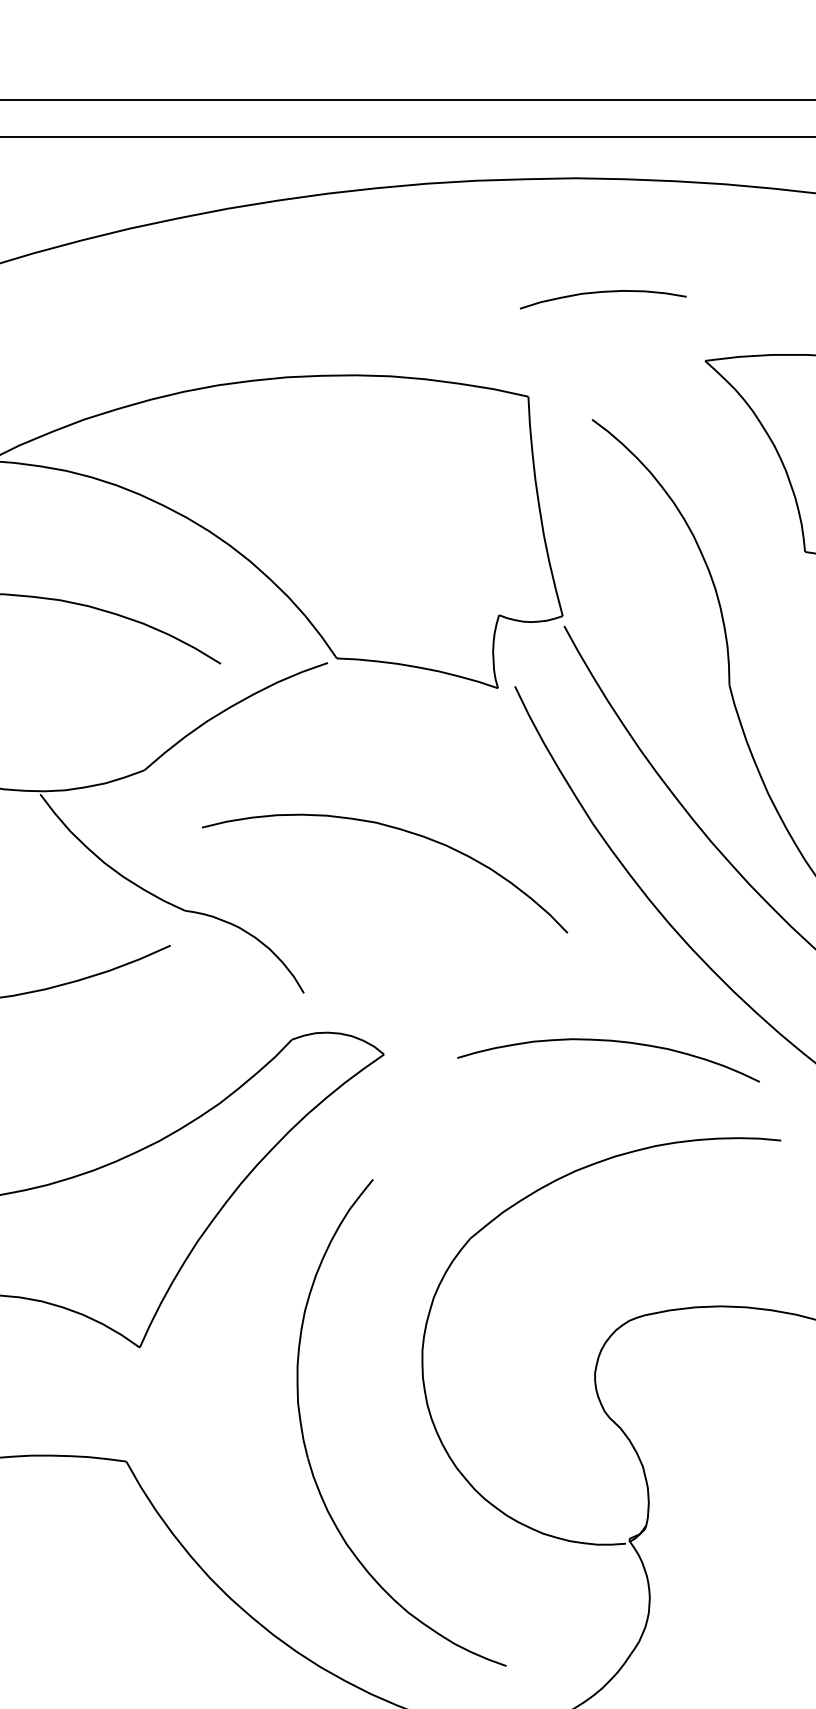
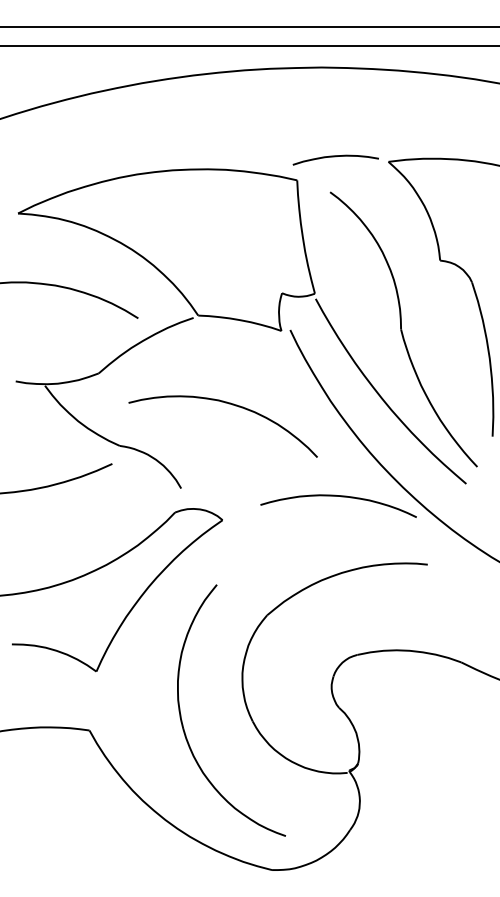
curve: (602, 294) -> (335, 157), moved
curve: (614, 1043) -> (341, 497), moved

